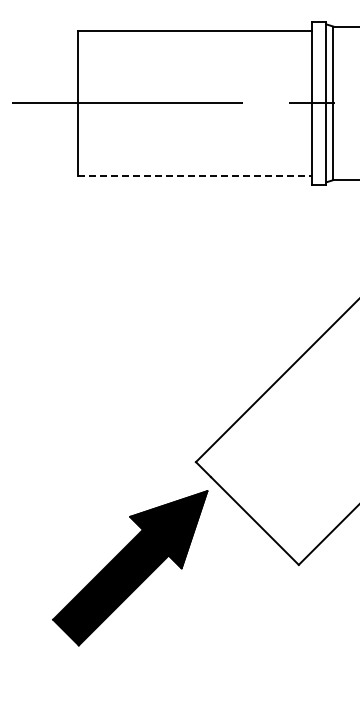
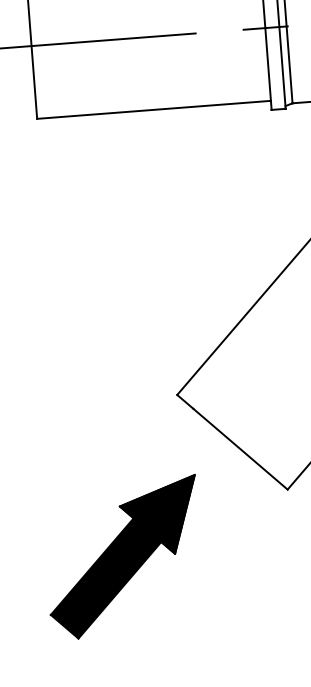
line: (195, 176) -> (154, 110), dashed -> solid
part: (130, 568) -> (124, 557), moved

